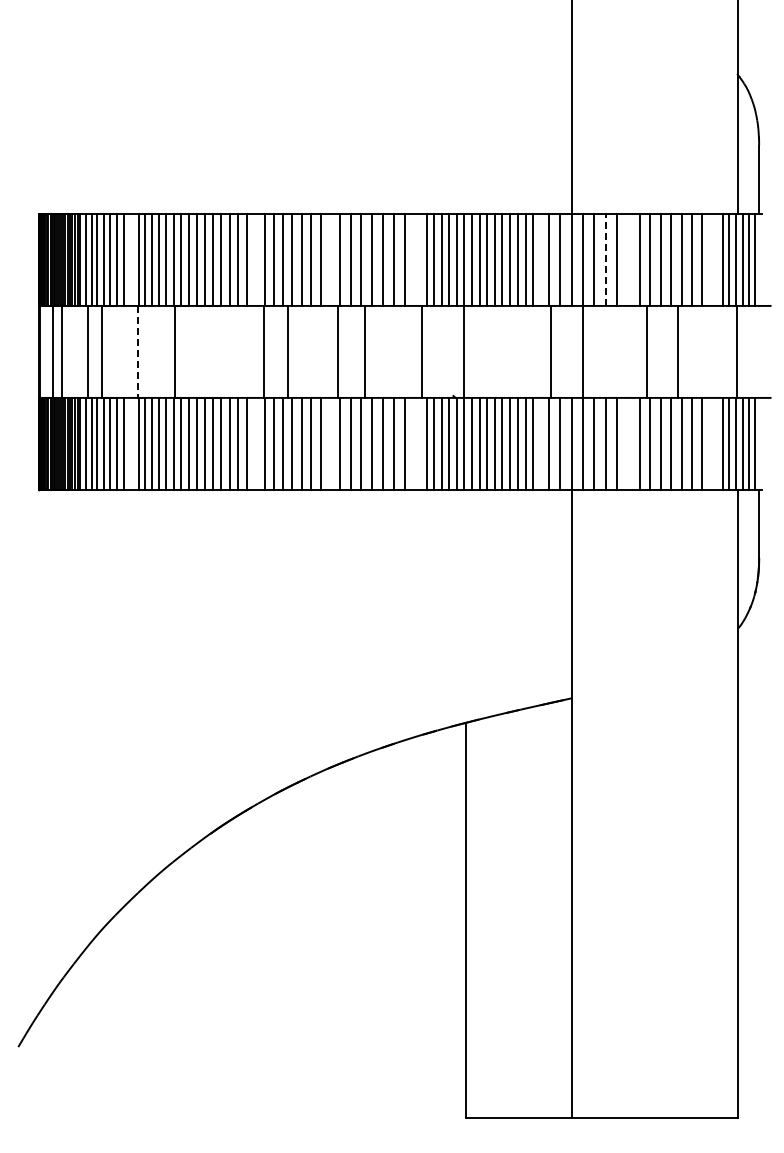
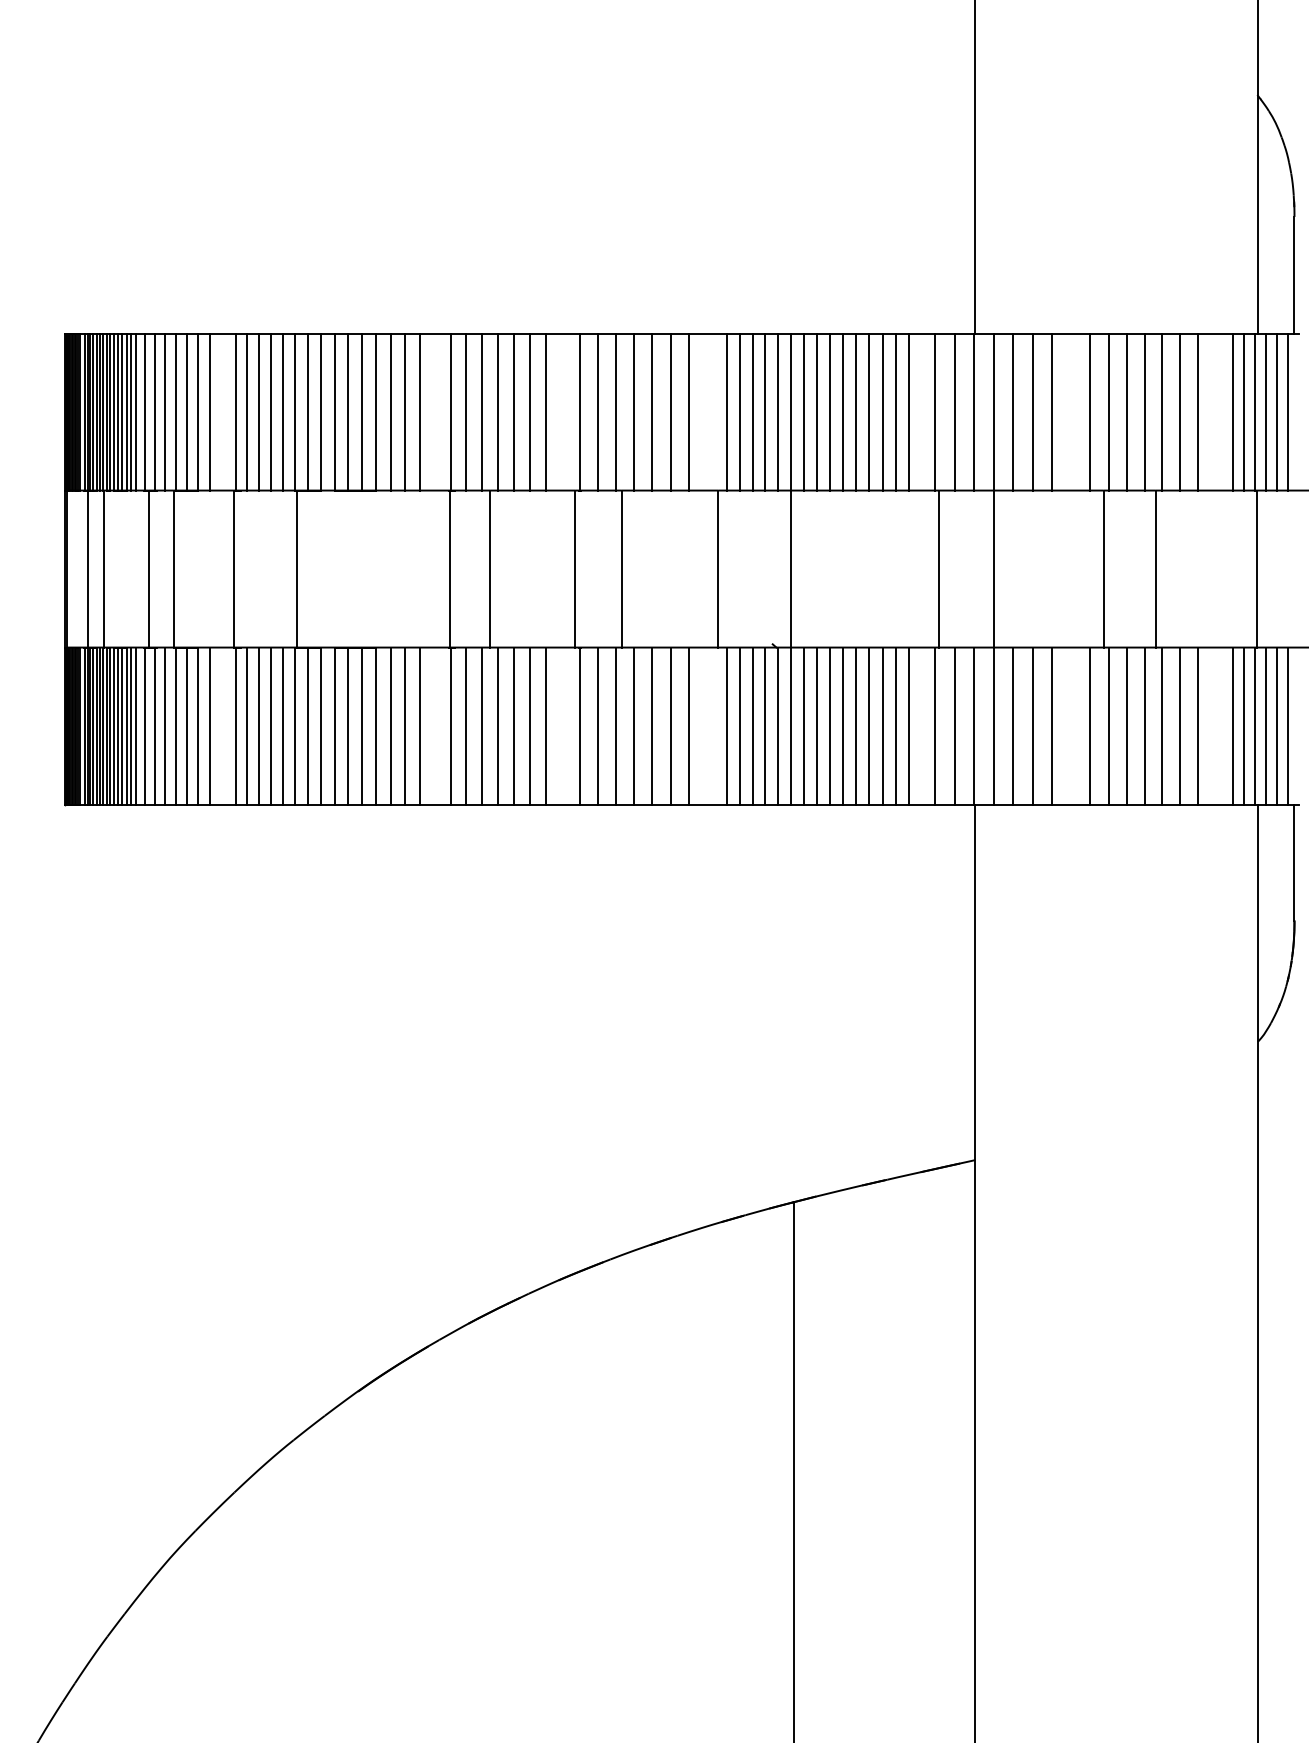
line: (605, 259) -> (1032, 411), dashed -> solid
line: (137, 351) -> (233, 568), dashed -> solid

